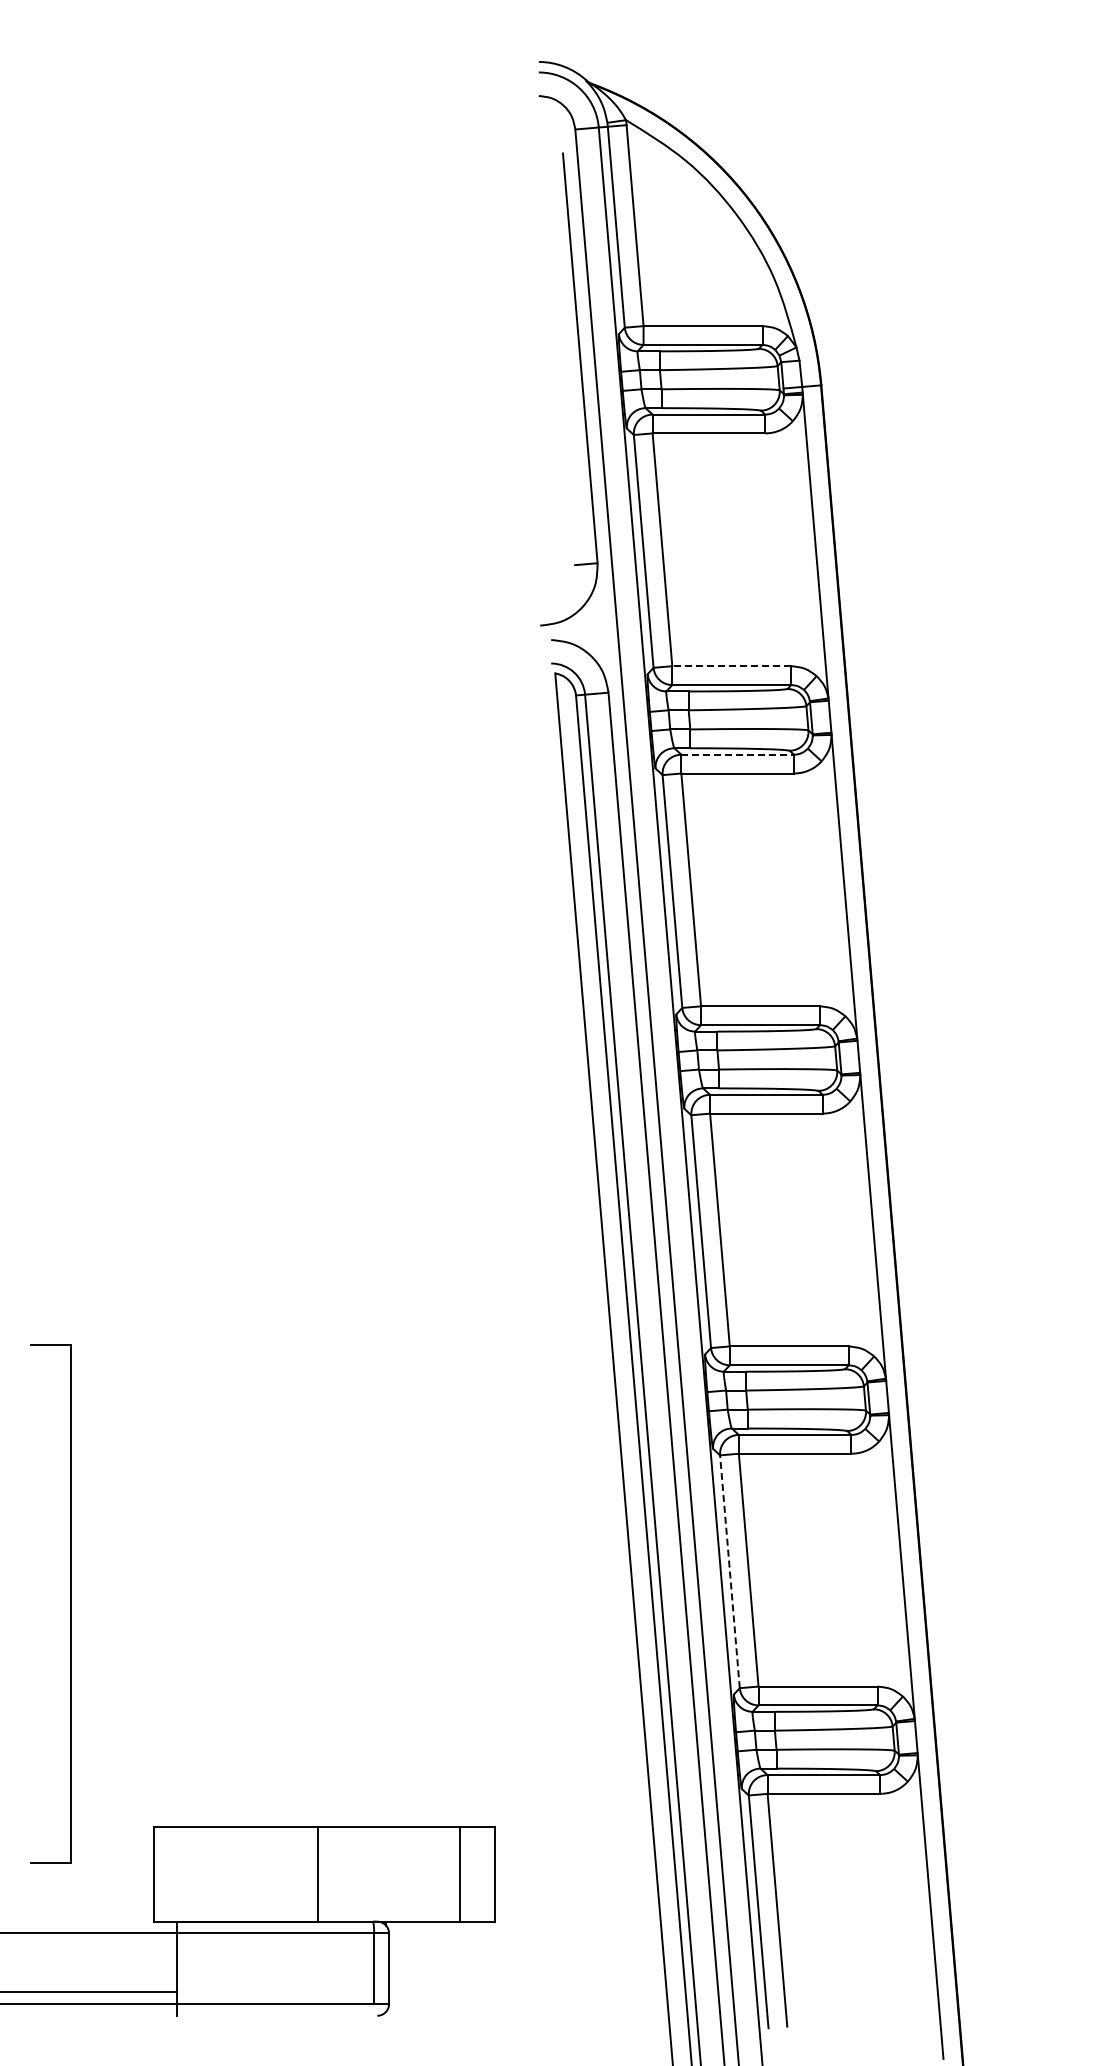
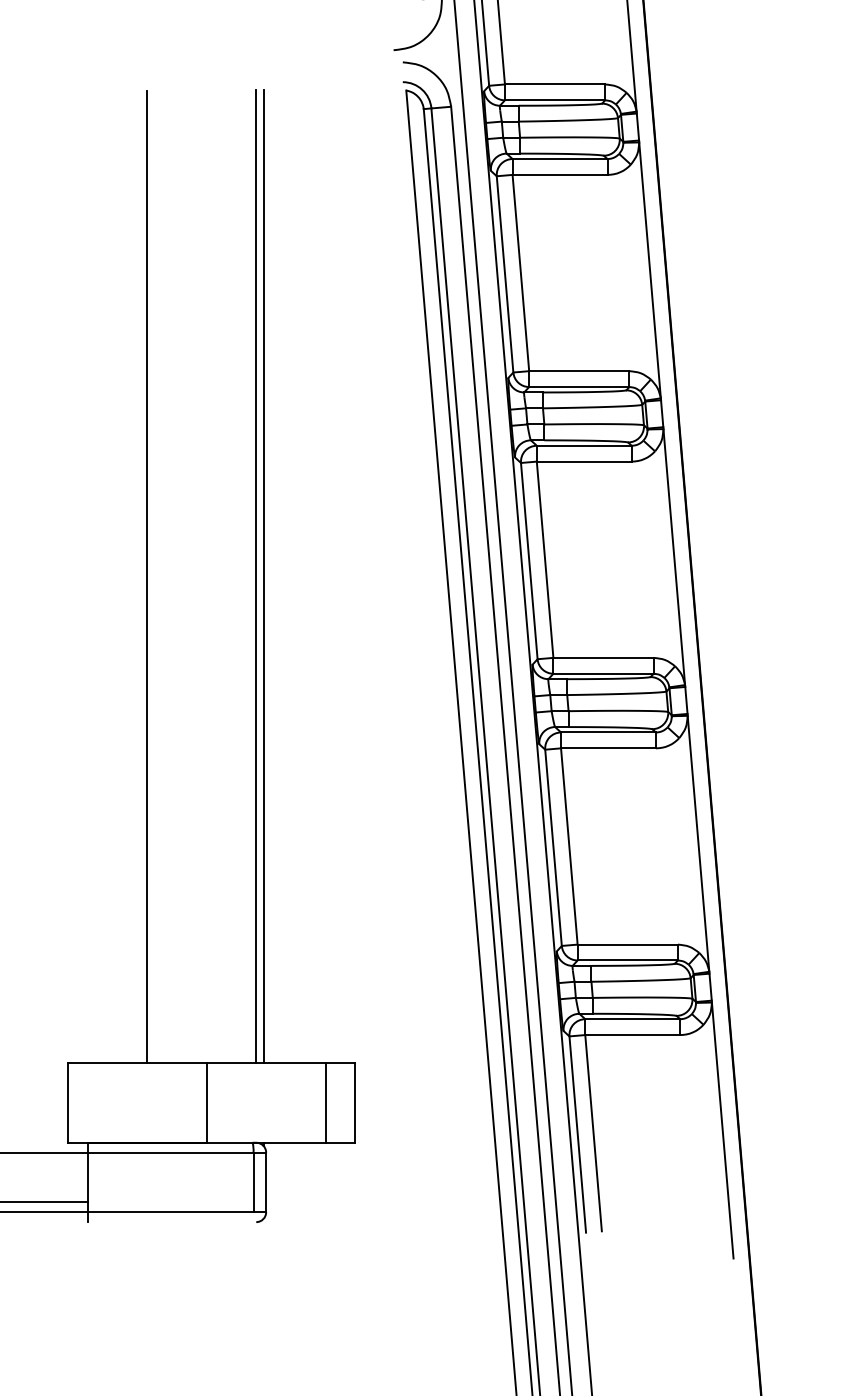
line: (731, 666) -> (554, 84), dashed -> solid
line: (738, 754) -> (560, 158), dashed -> solid
line: (376, 1249) -> (255, 576), added
line: (247, 1250) -> (146, 577), added
line: (386, 1250) -> (264, 577), added
line: (729, 1571) -> (553, 847), dashed -> solid

